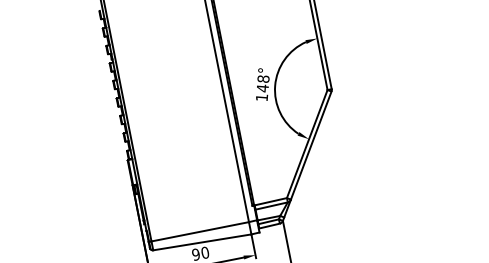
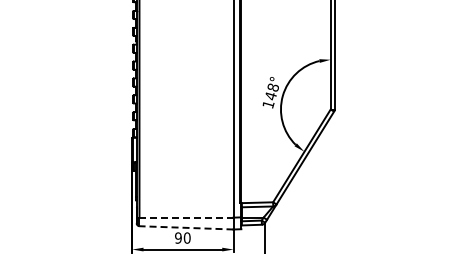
line: (200, 231) -> (186, 217), solid -> dashed
line: (202, 241) -> (186, 227), solid -> dashed

